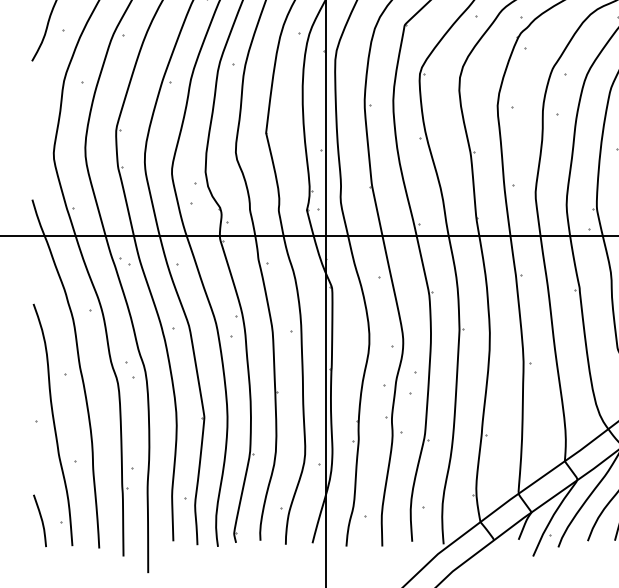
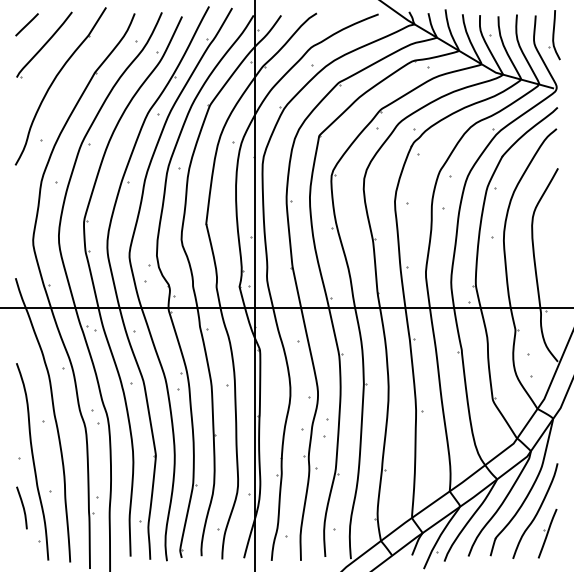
curve: (40, 520) -> (22, 507), moved

